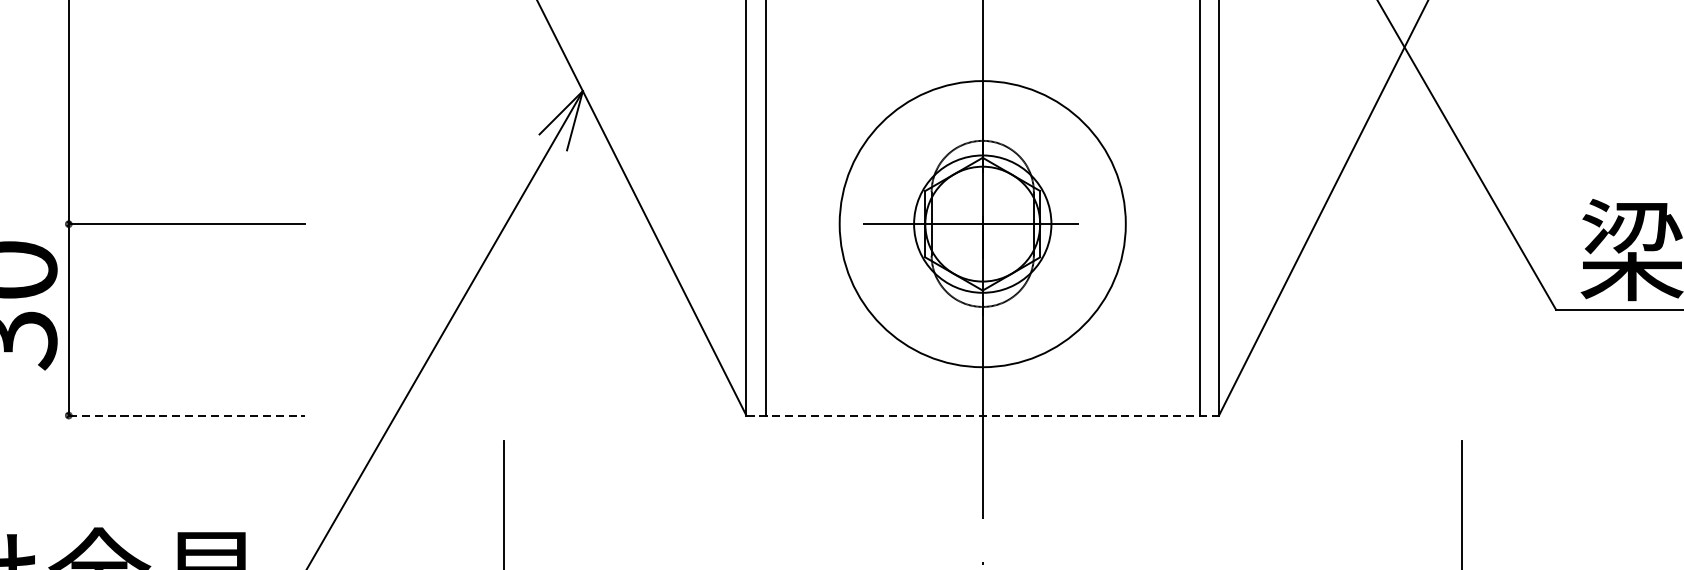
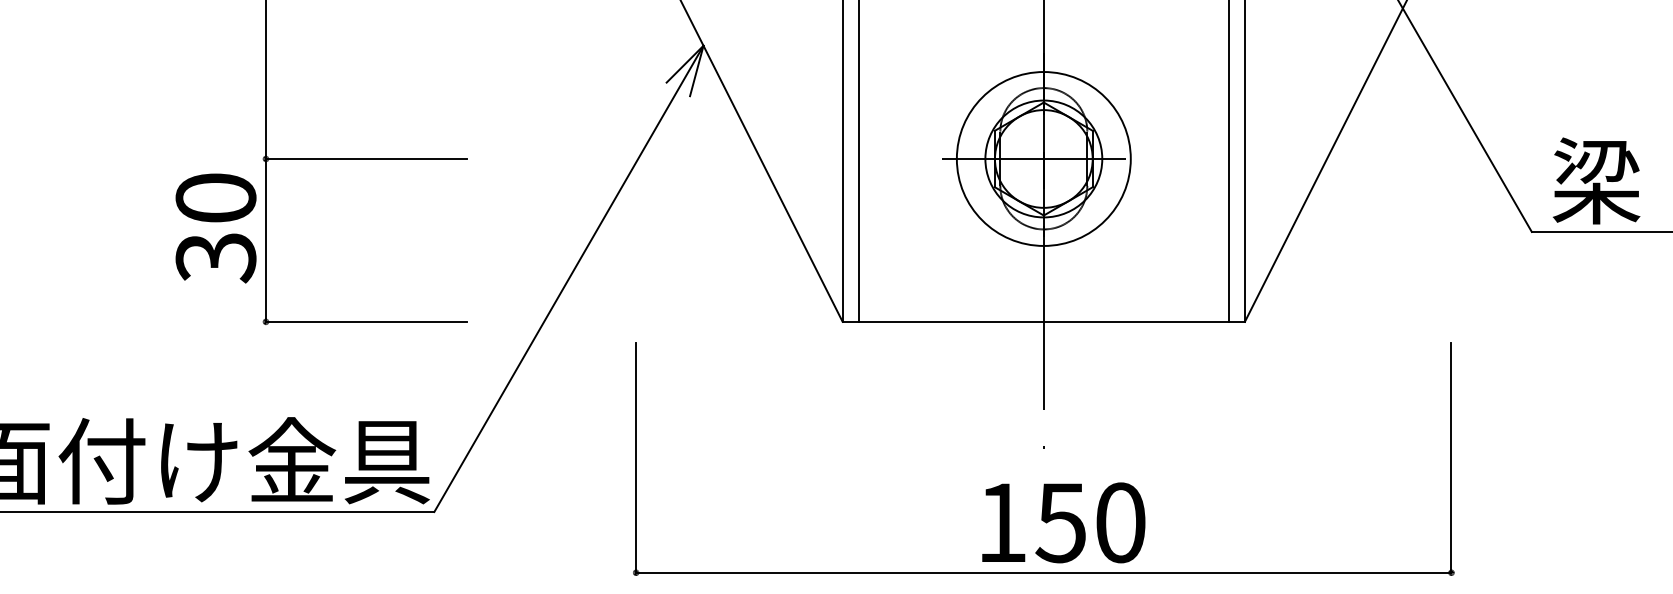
circle: (982, 223) -> (1043, 158), size x0.71
line: (186, 415) -> (366, 321), dashed -> solid
line: (983, 415) -> (1044, 321), dashed -> solid

